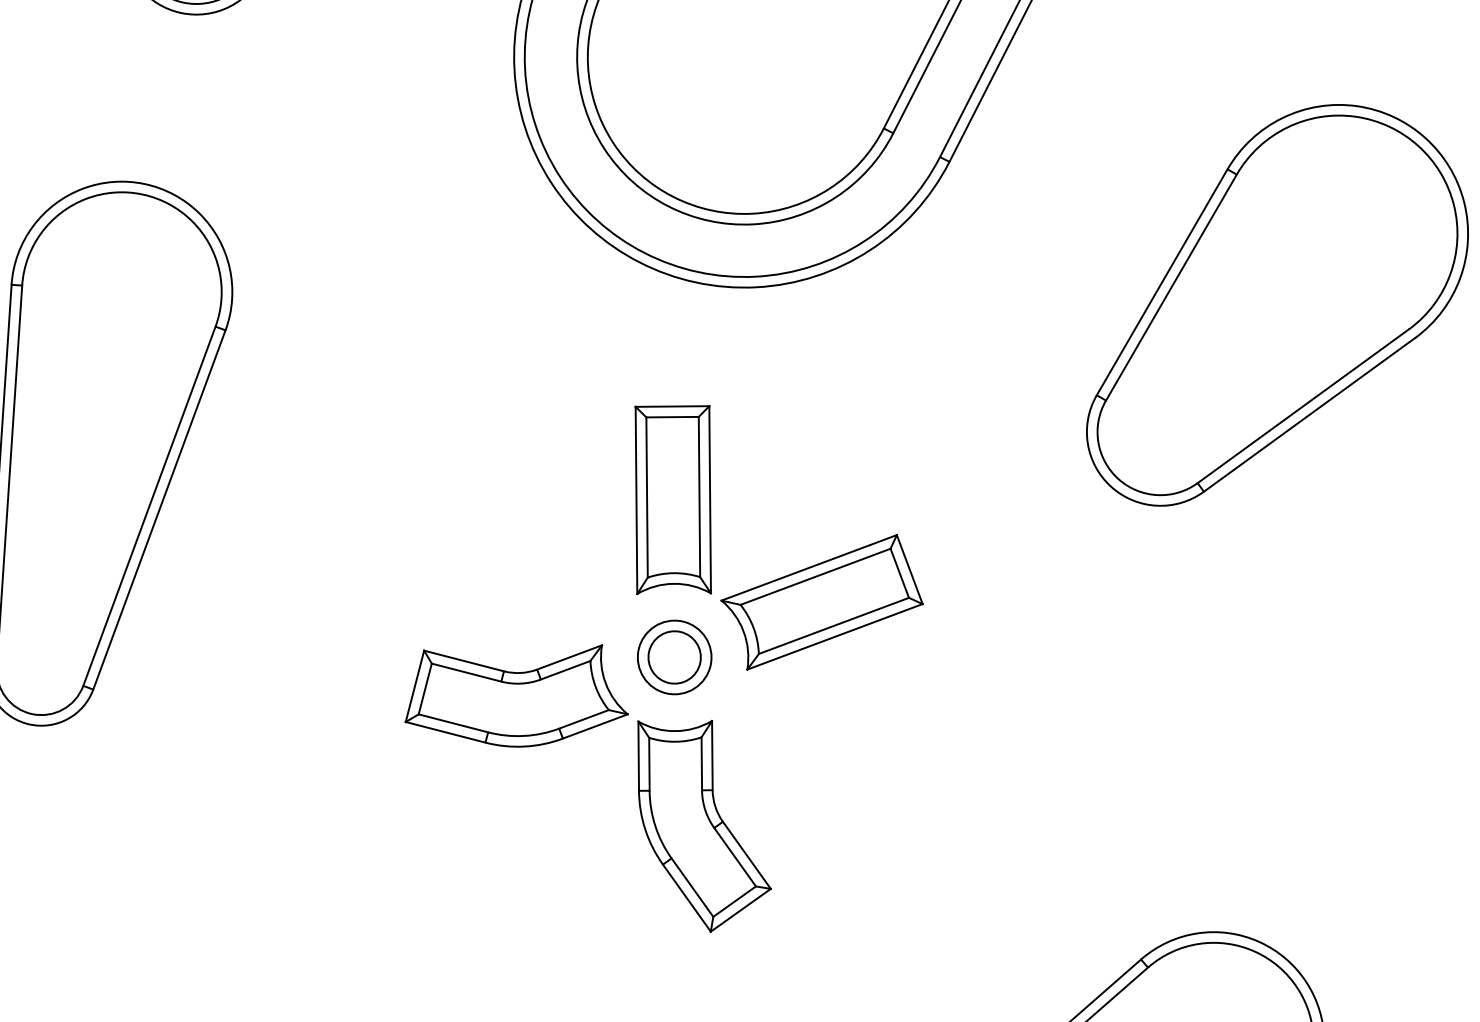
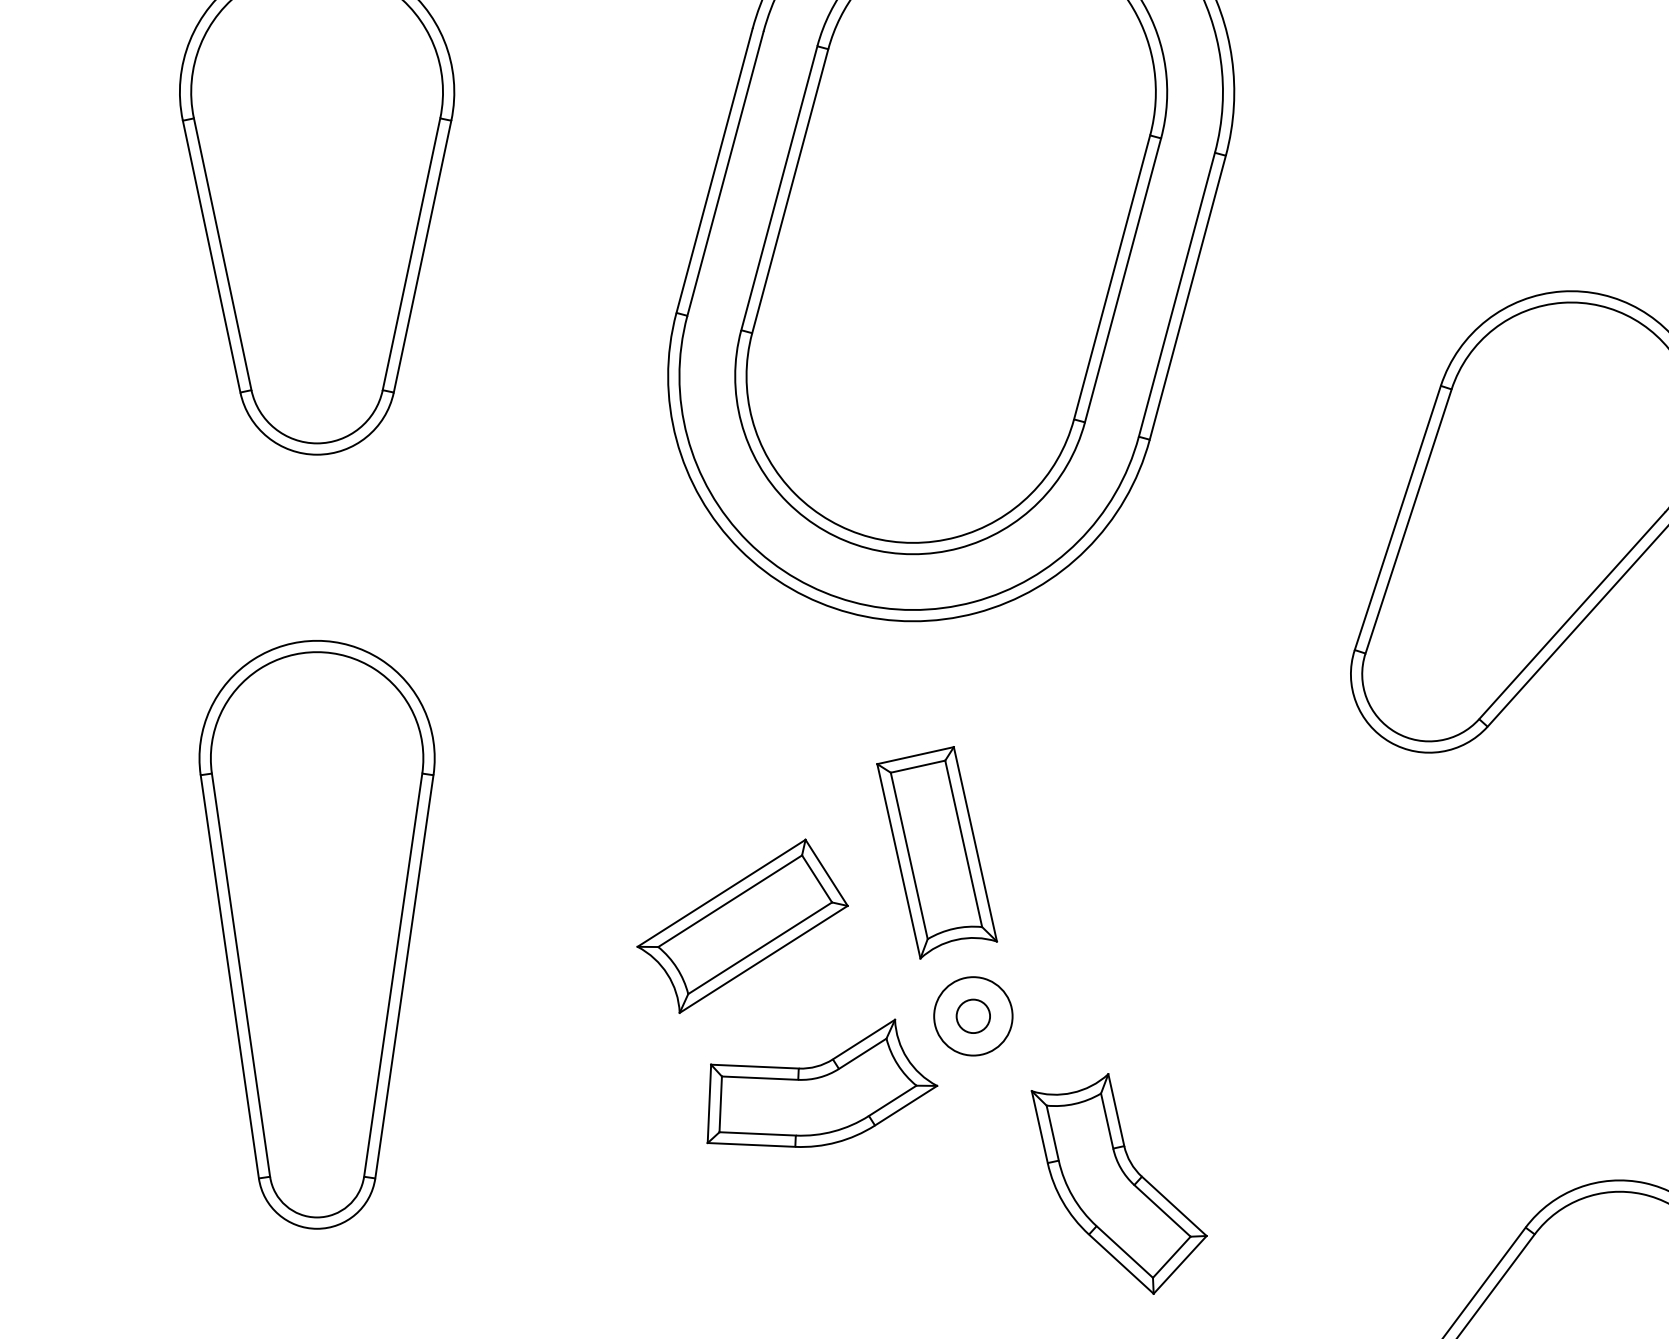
part: (822, 601) -> (742, 925), moved
circle: (674, 657) -> (973, 1016), size x0.6
part: (700, 823) -> (1118, 1183), moved

